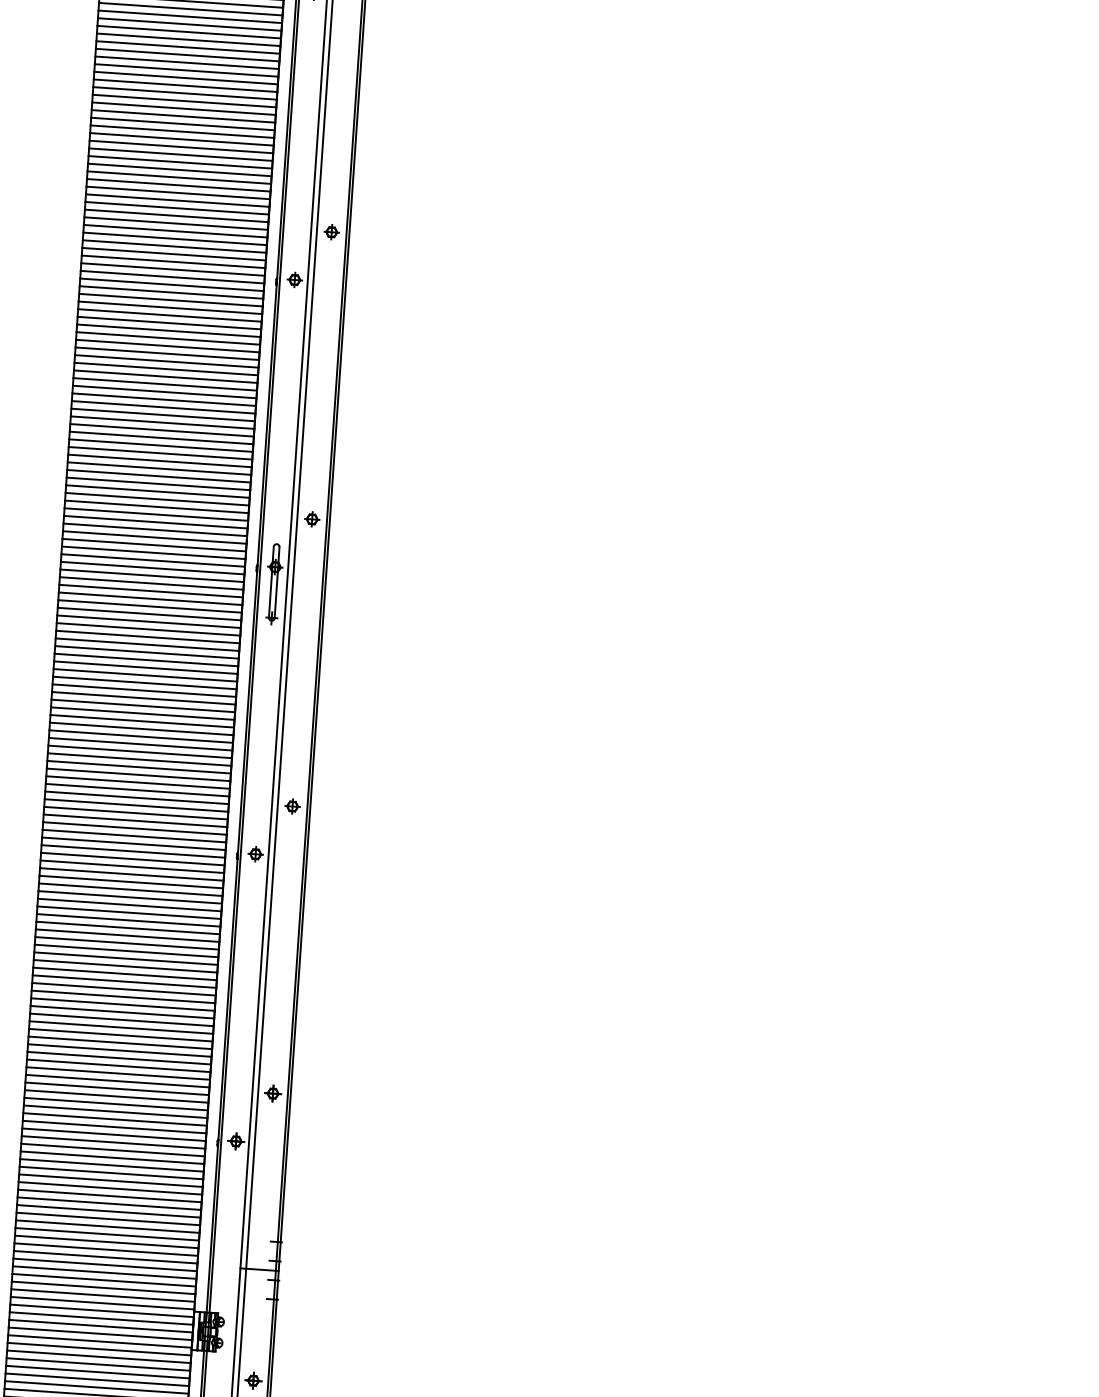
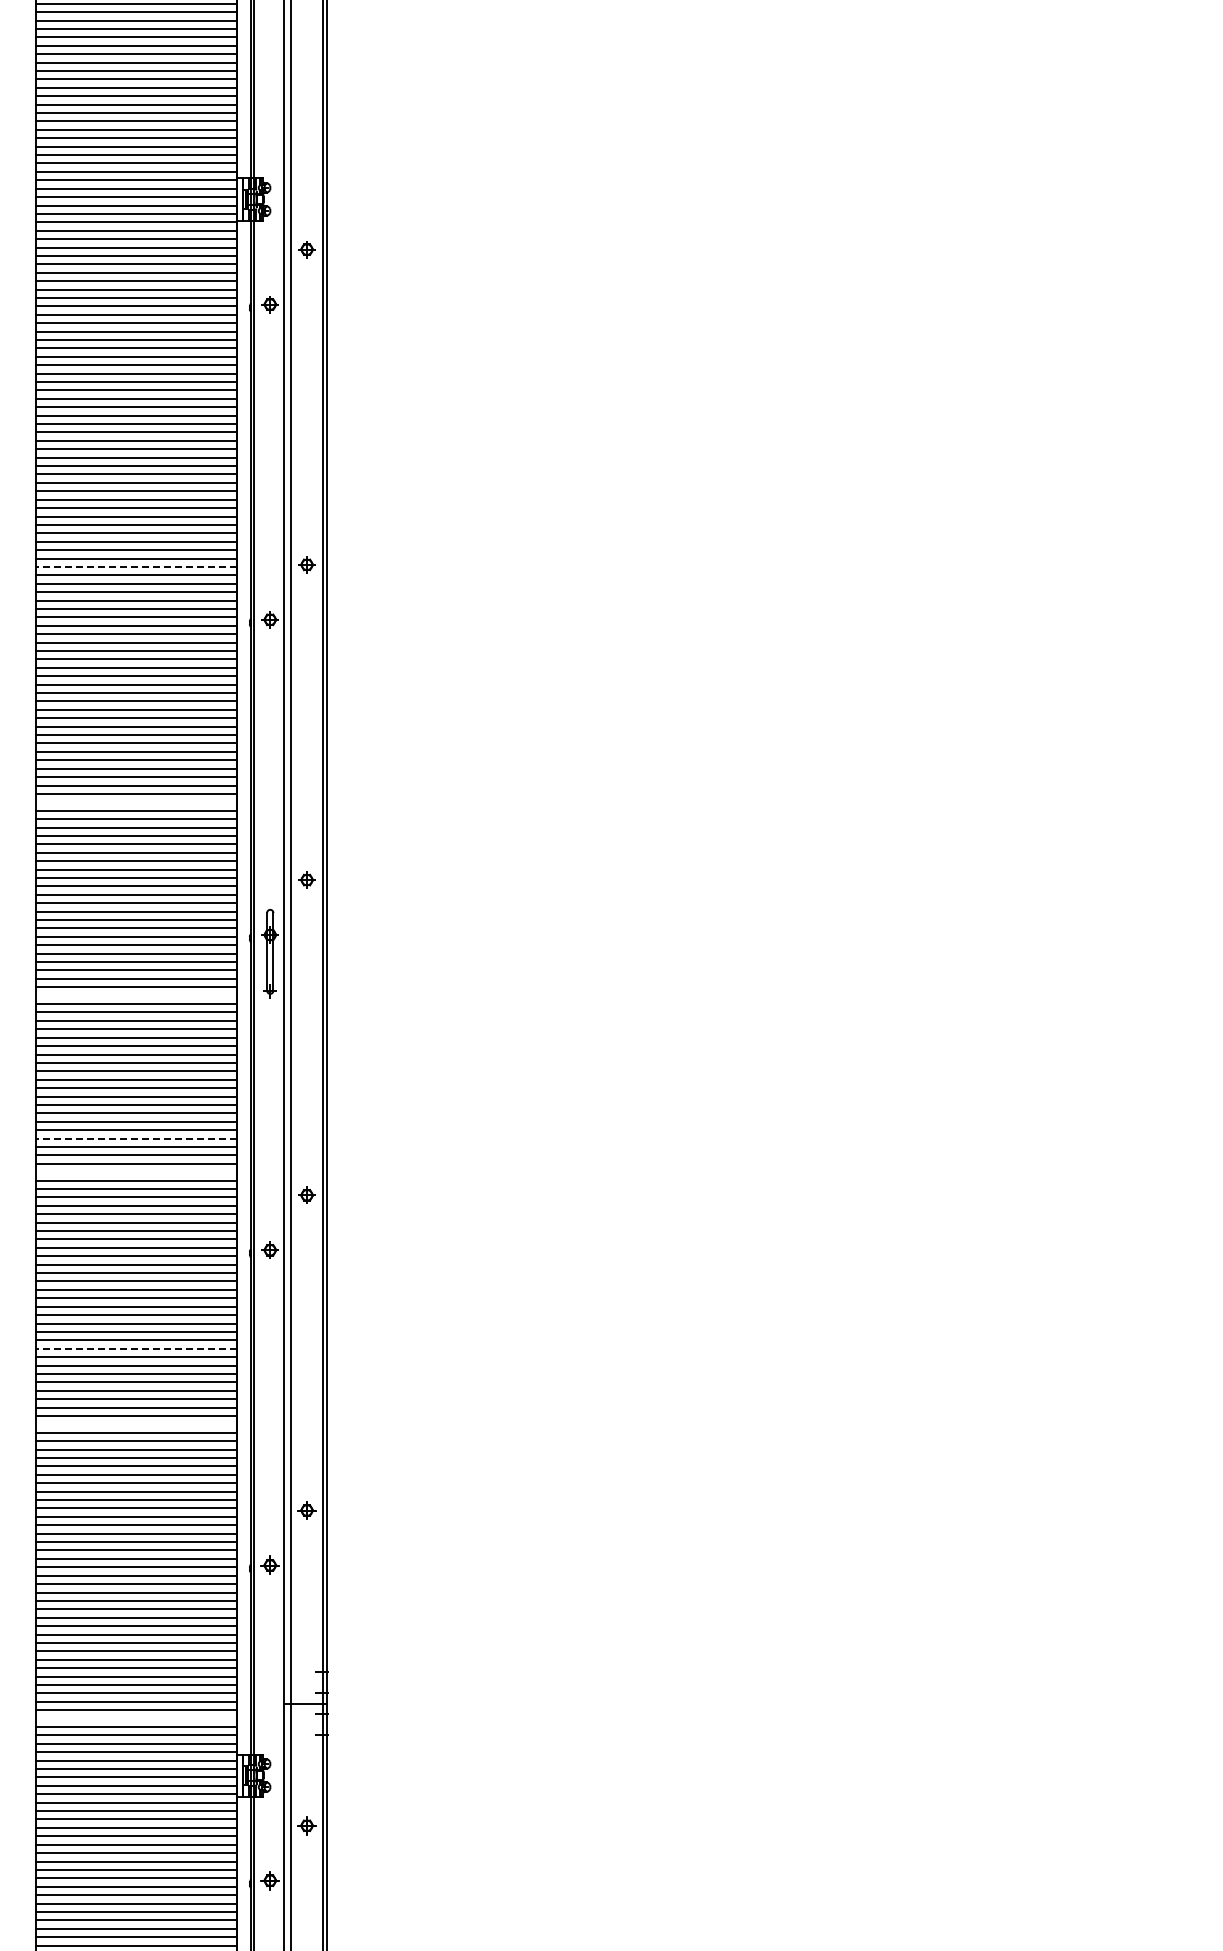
line: (176, 223) -> (136, 566), solid -> dashed
line: (161, 438) -> (136, 802), removed
line: (149, 613) -> (136, 995), removed
line: (140, 744) -> (136, 1138), solid -> dashed
line: (138, 775) -> (136, 1172), removed
line: (127, 935) -> (136, 1348), solid -> dashed
line: (123, 1004) -> (136, 1424), removed
line: (104, 1272) -> (136, 1718), removed

